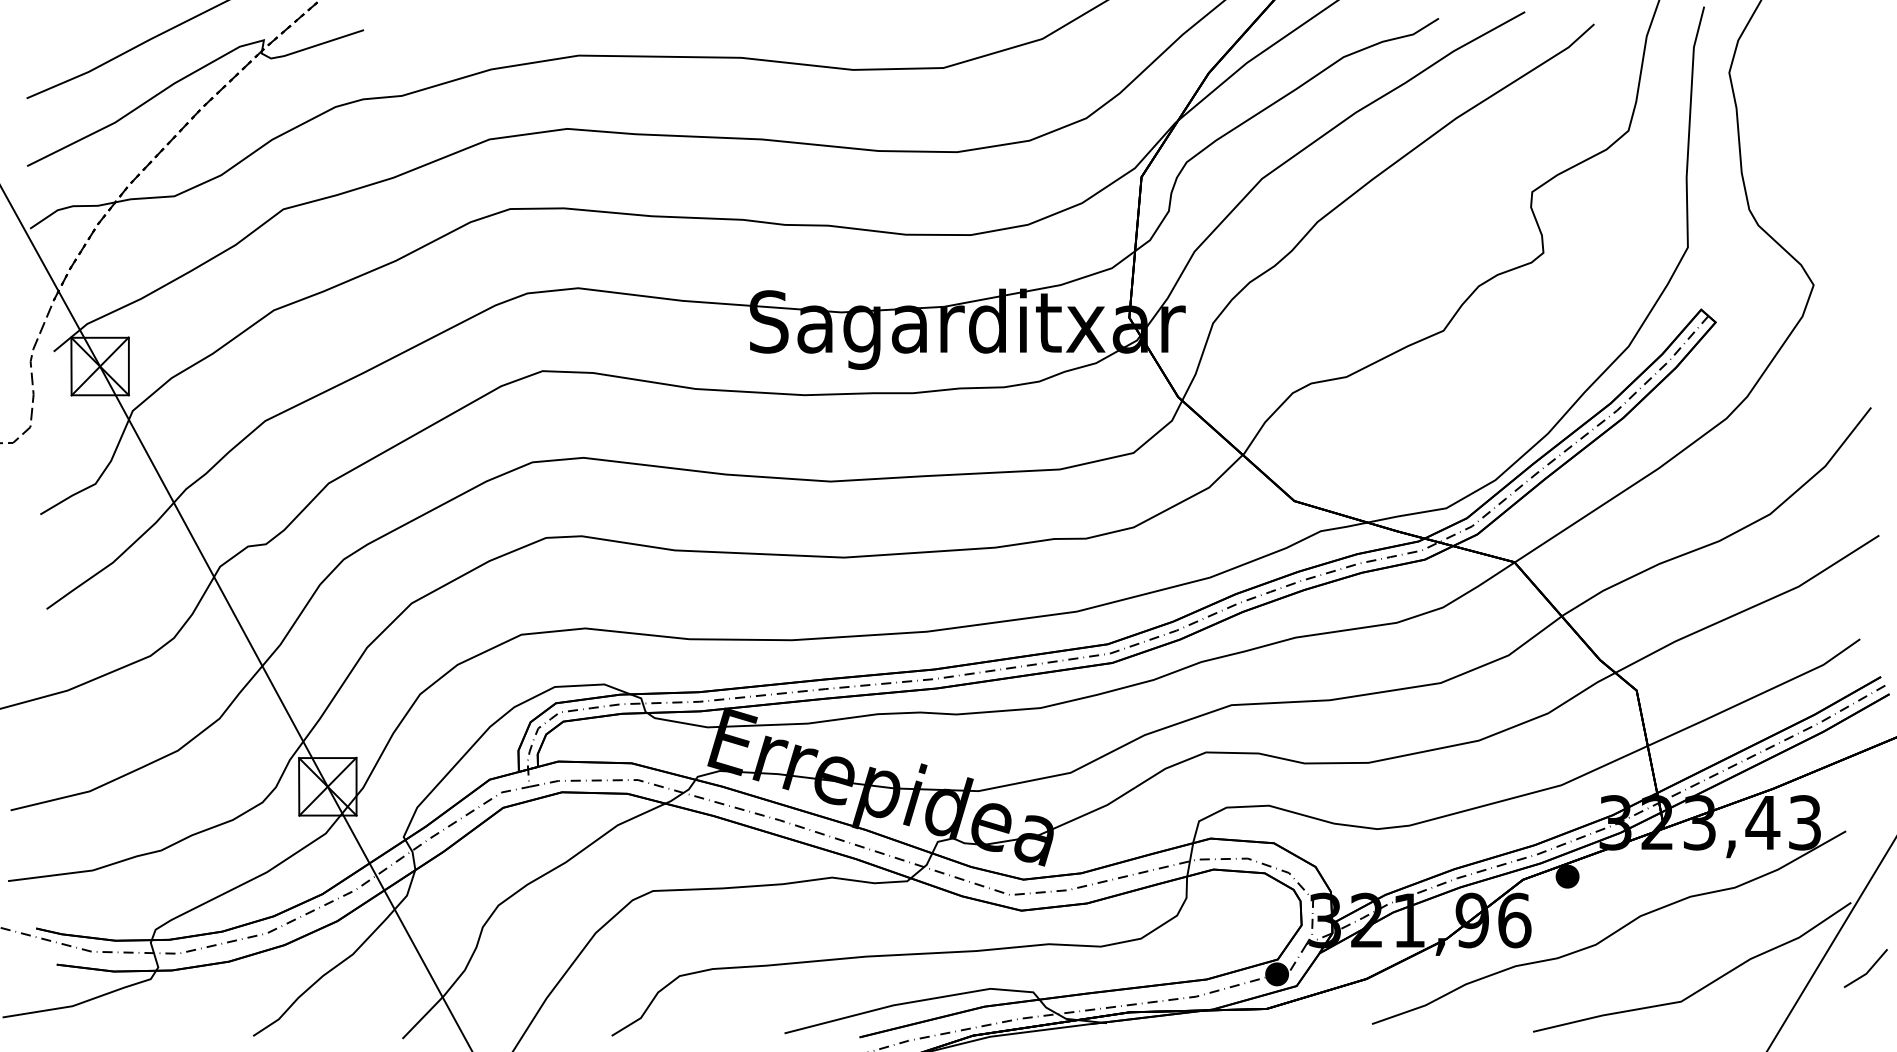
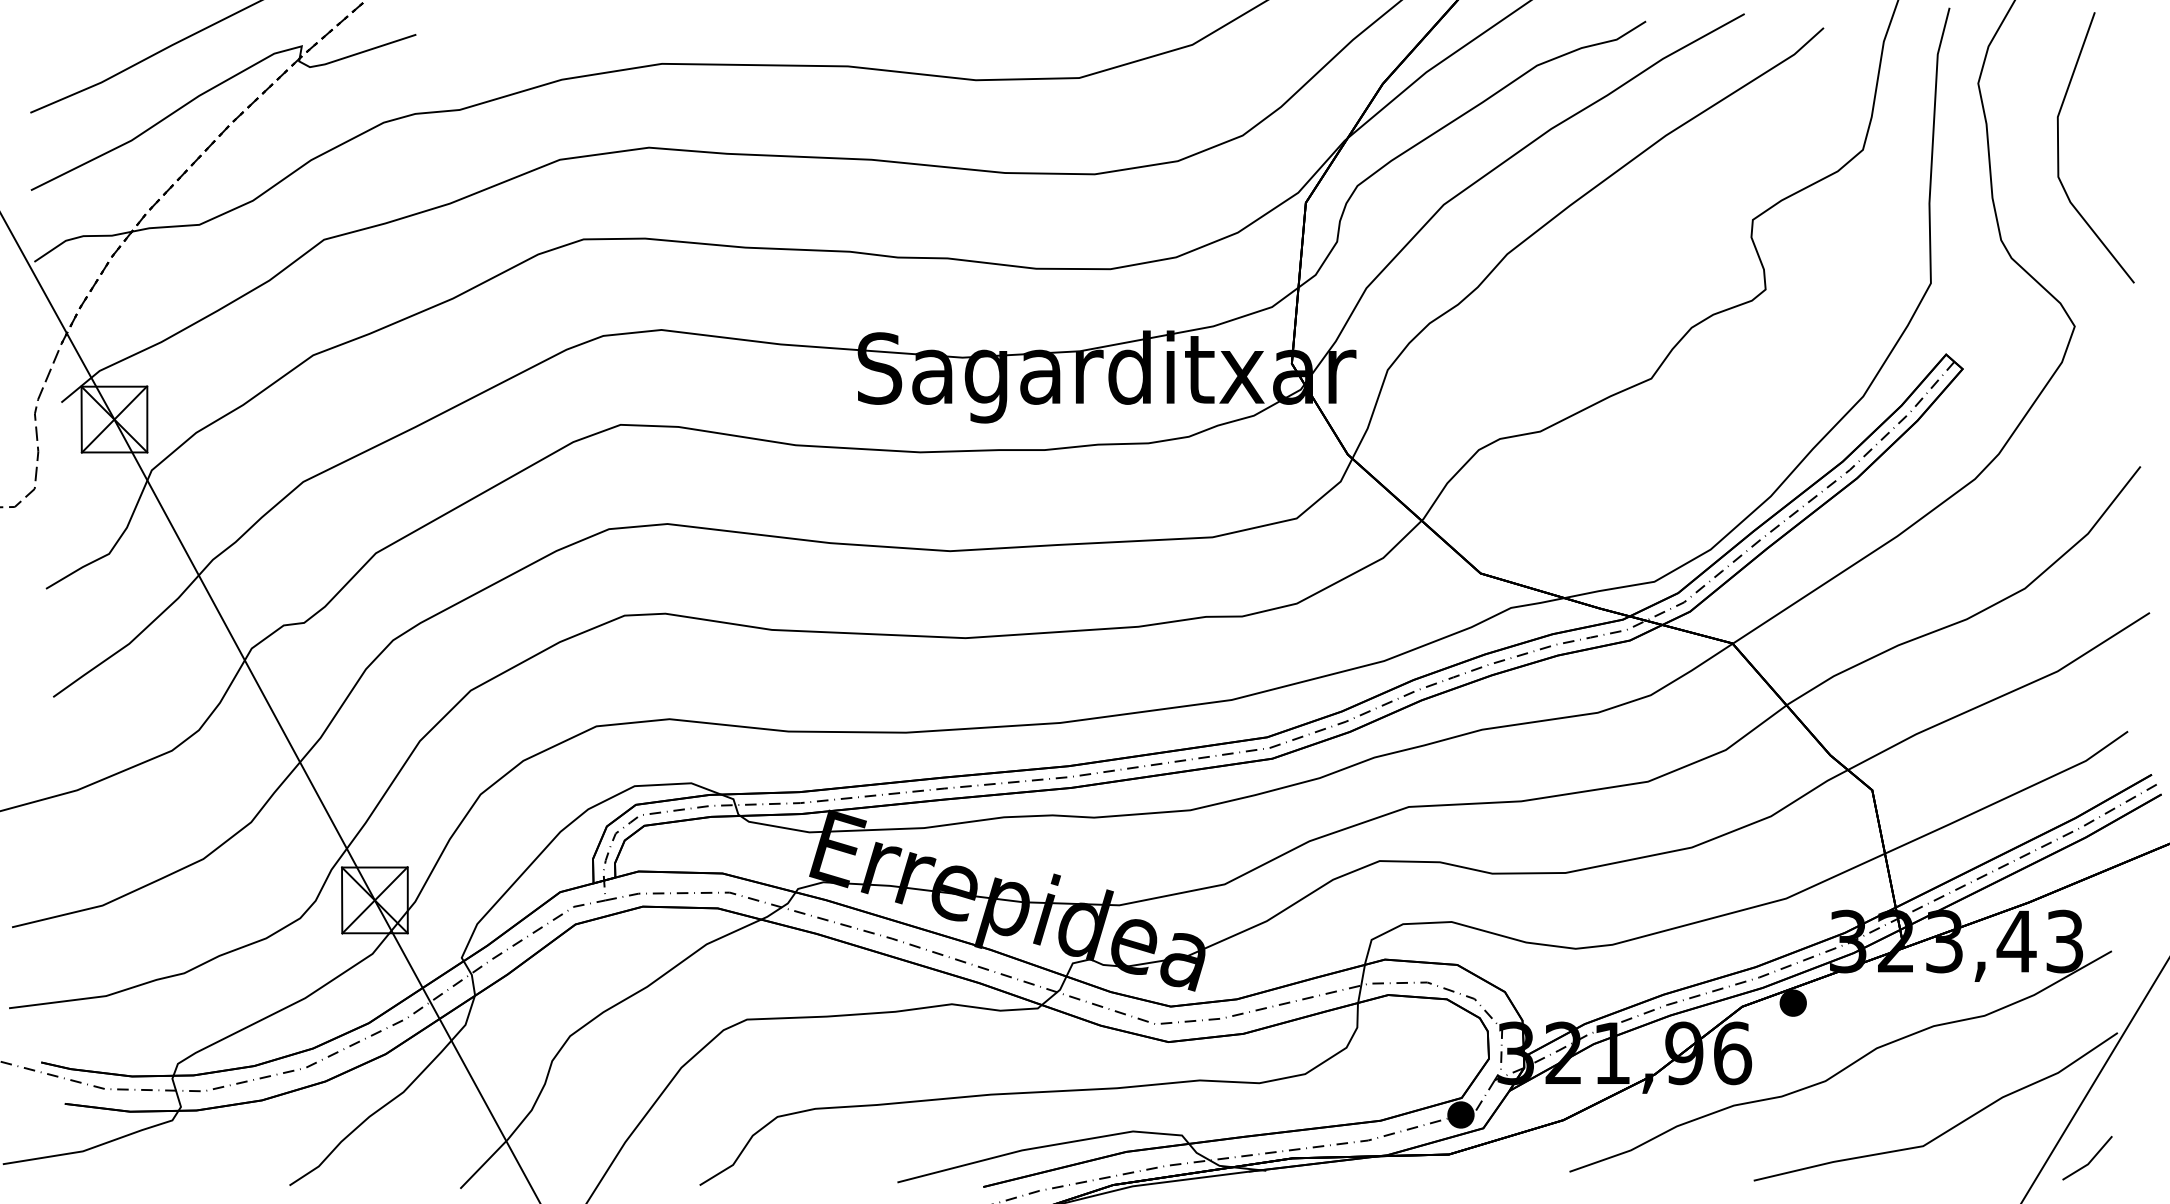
line: (1800, 135) -> (2059, 155), added
line: (1868, 970) -> (2090, 1160), moved

